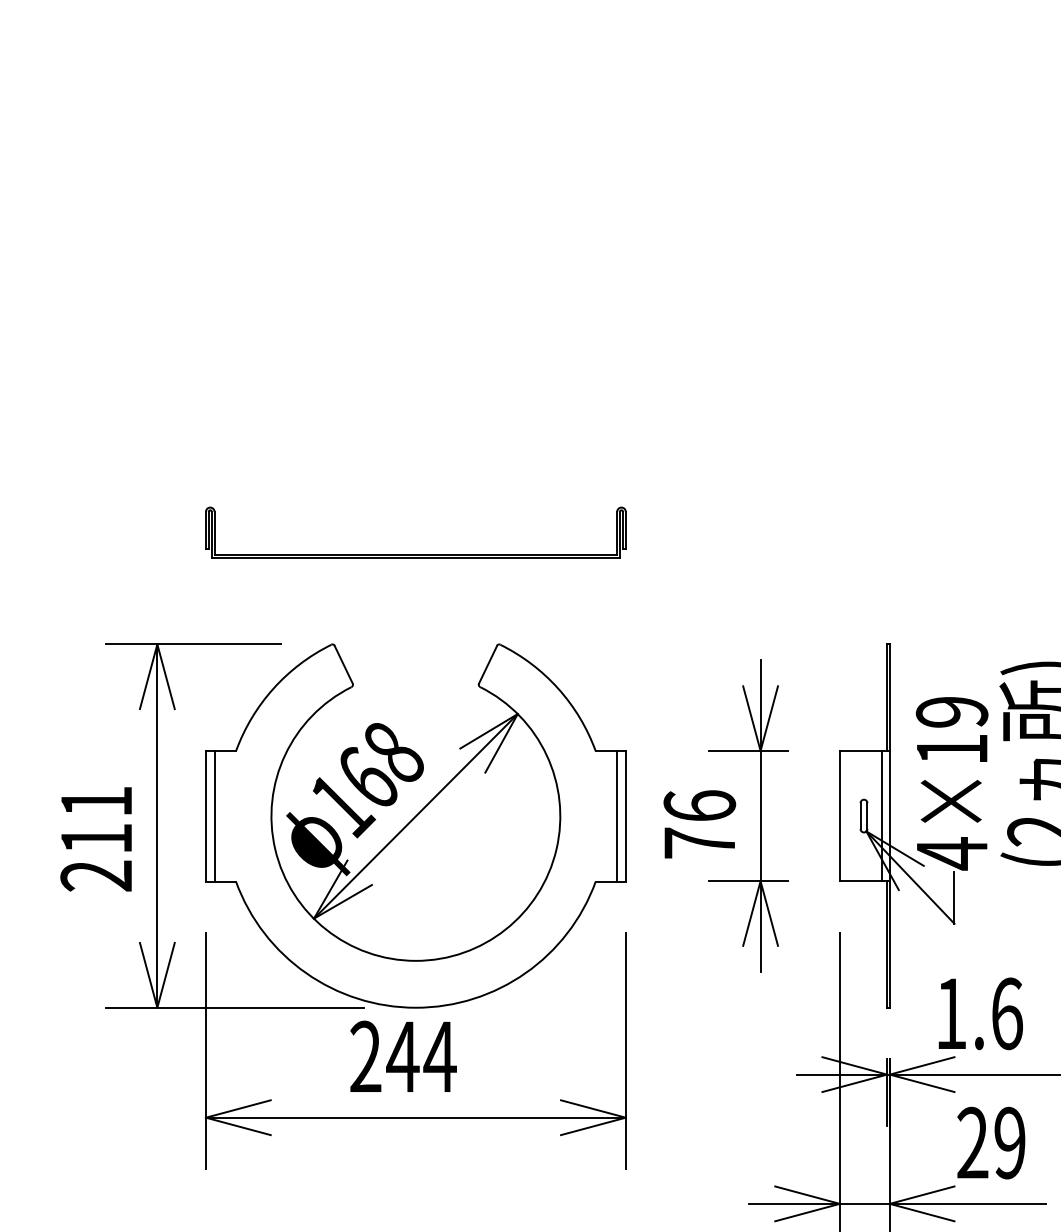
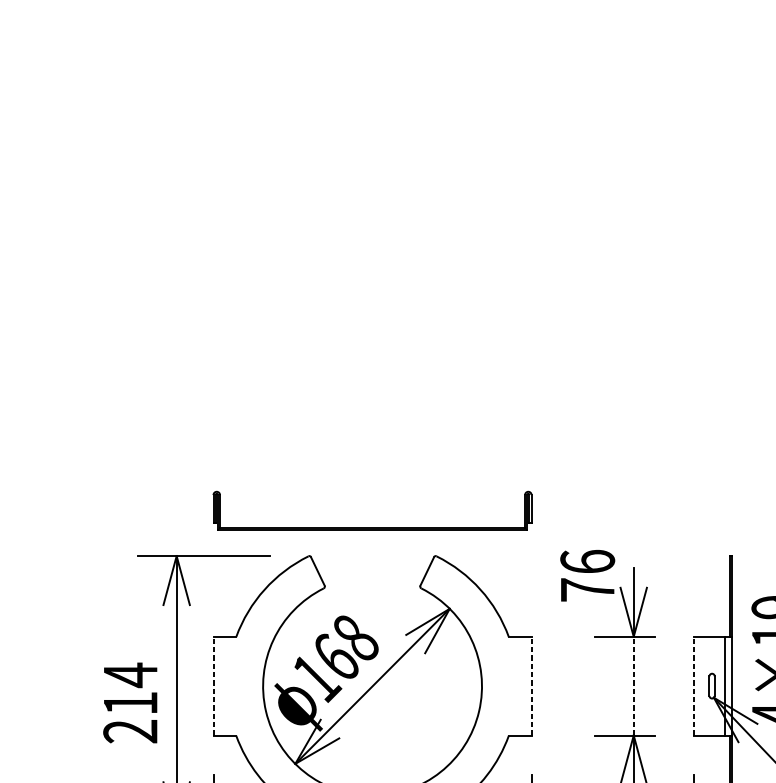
part: (415, 554) -> (372, 527), moved
text: (96, 801) -> (130, 675), 211 -> 214
line: (205, 815) -> (213, 685), solid -> dashed
line: (214, 815) -> (219, 685), removed
line: (617, 815) -> (525, 685), removed
line: (625, 815) -> (531, 685), solid -> dashed
line: (760, 815) -> (633, 685), solid -> dashed
line: (839, 815) -> (693, 685), solid -> dashed
text: (699, 824) -> (587, 575), moved

